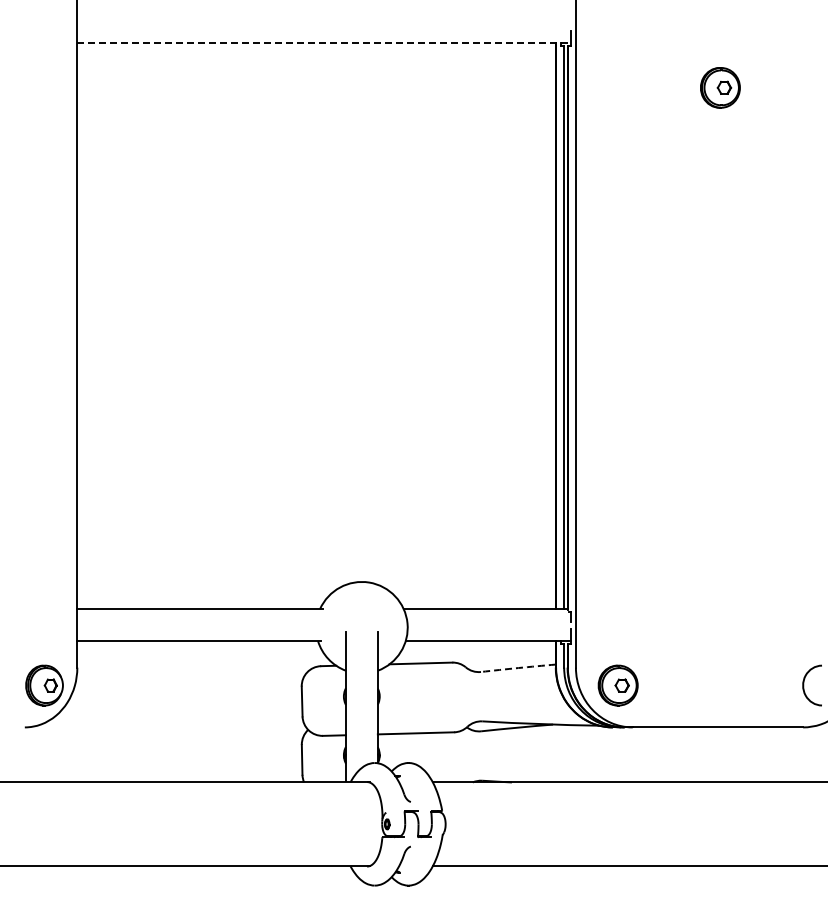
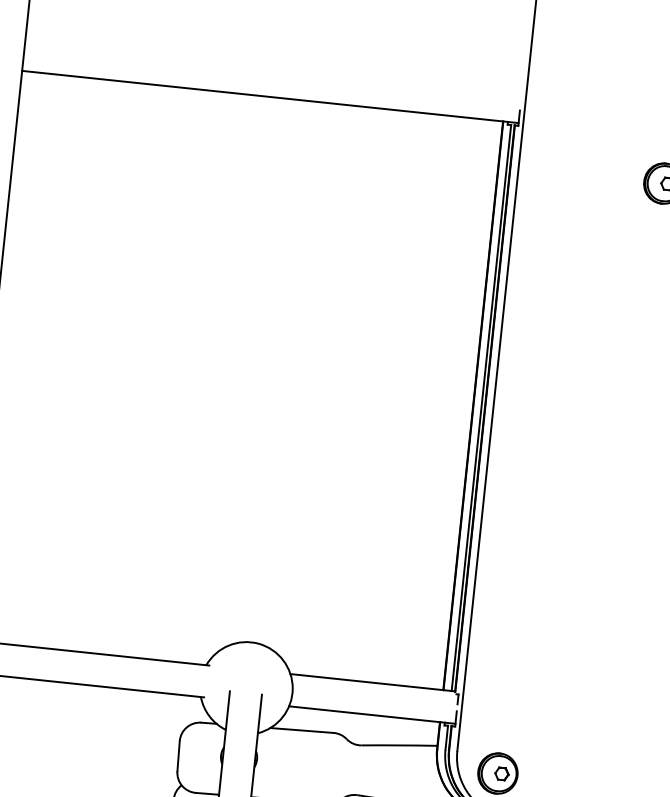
line: (324, 43) -> (270, 97), dashed -> solid
arc: (518, 668) -> (399, 745), dashed -> solid

